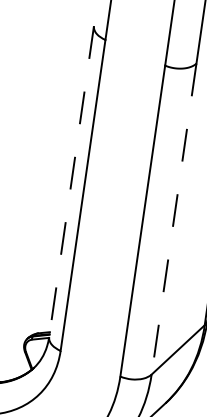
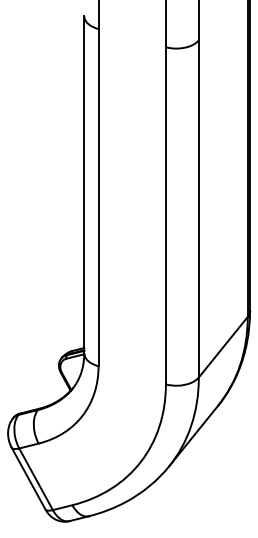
line: (71, 181) -> (84, 184), dashed -> solid
line: (173, 218) -> (198, 208), dashed -> solid

